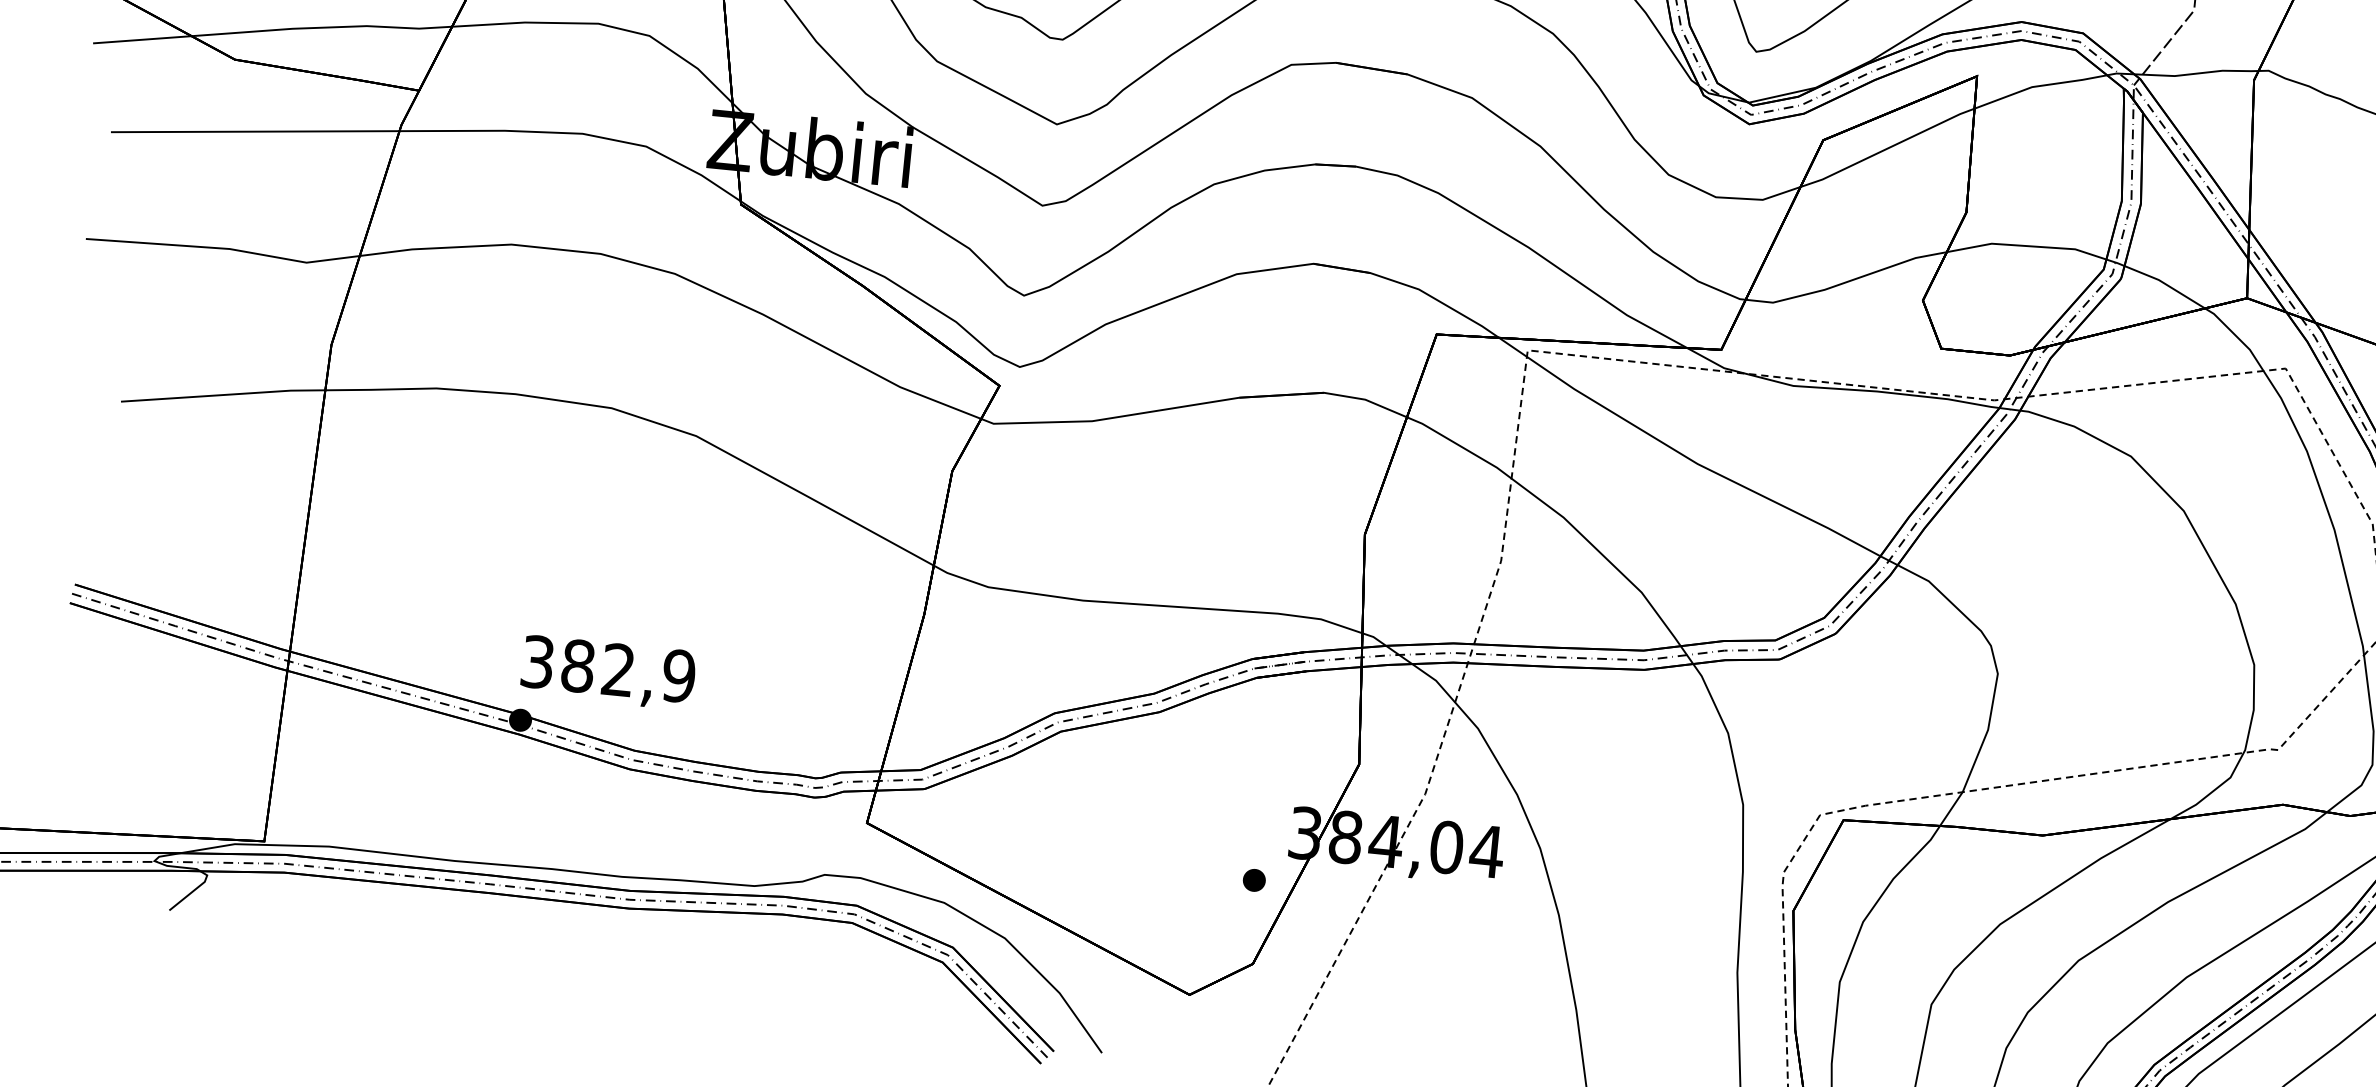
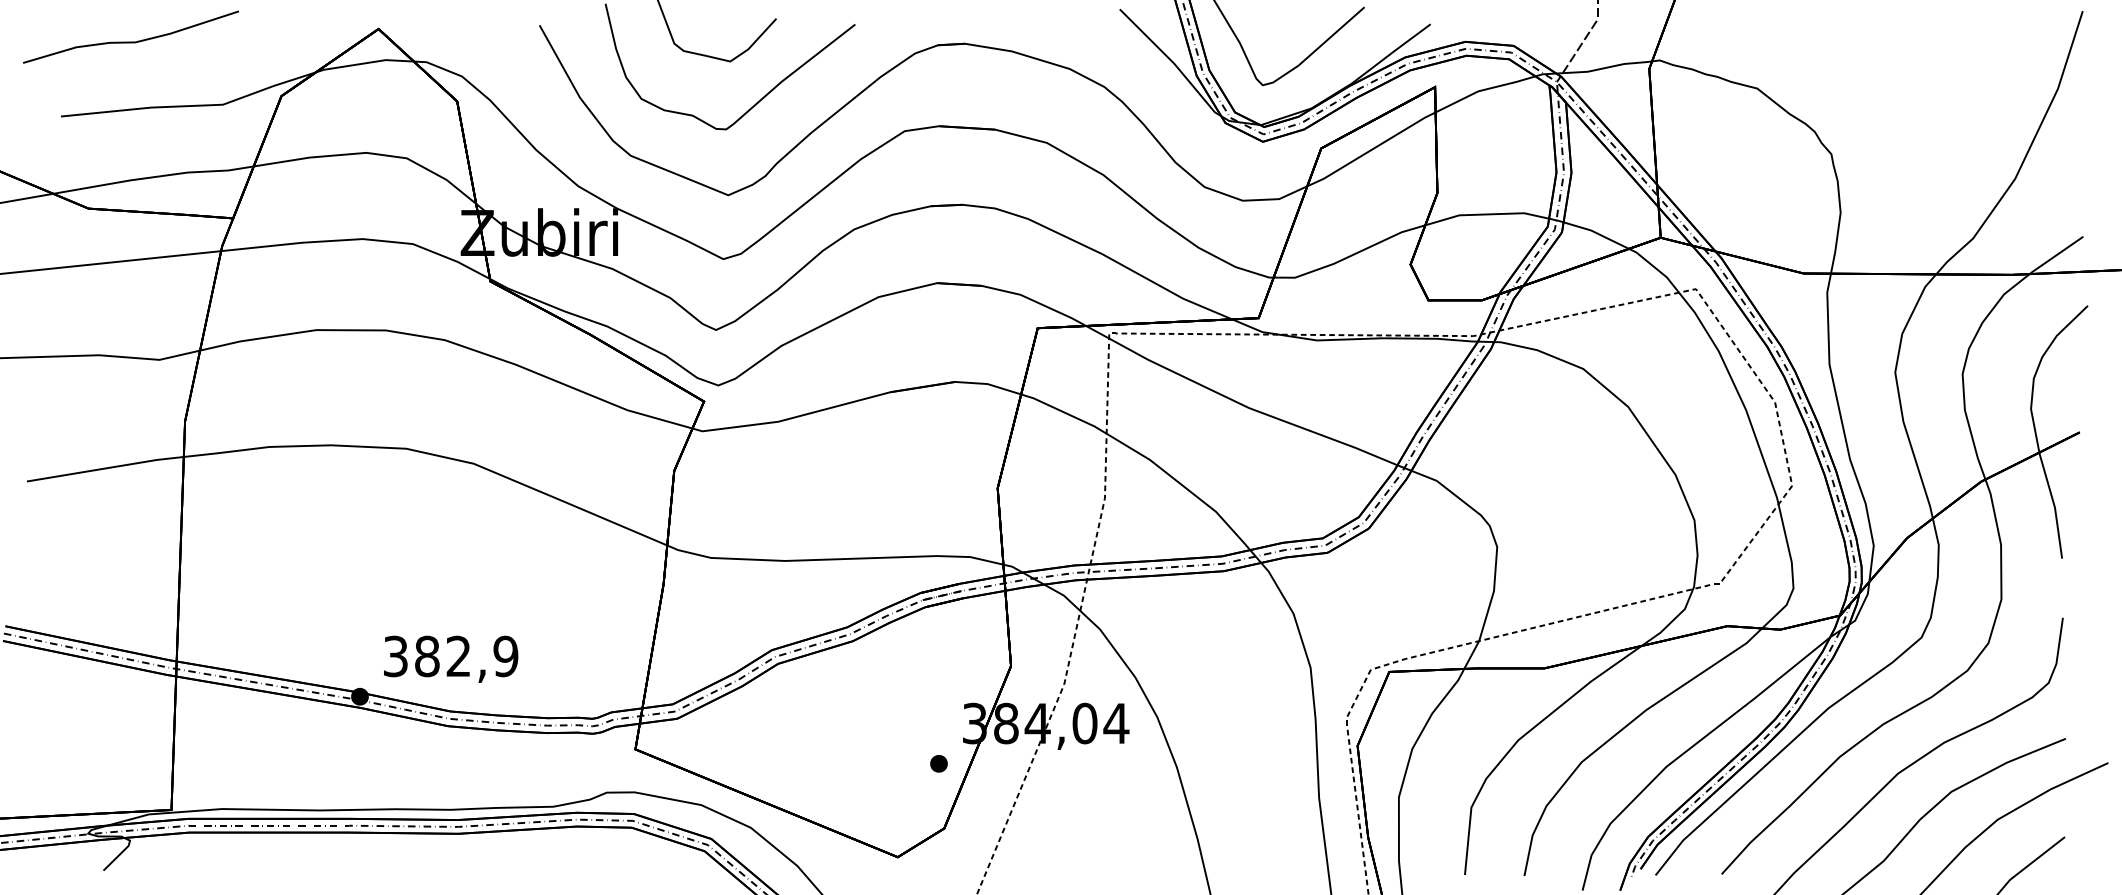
text: (608, 671) -> (451, 658), moved

